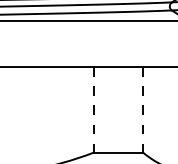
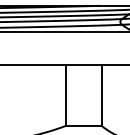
line: (93, 110) -> (66, 95), dashed -> solid
line: (143, 110) -> (101, 95), dashed -> solid

